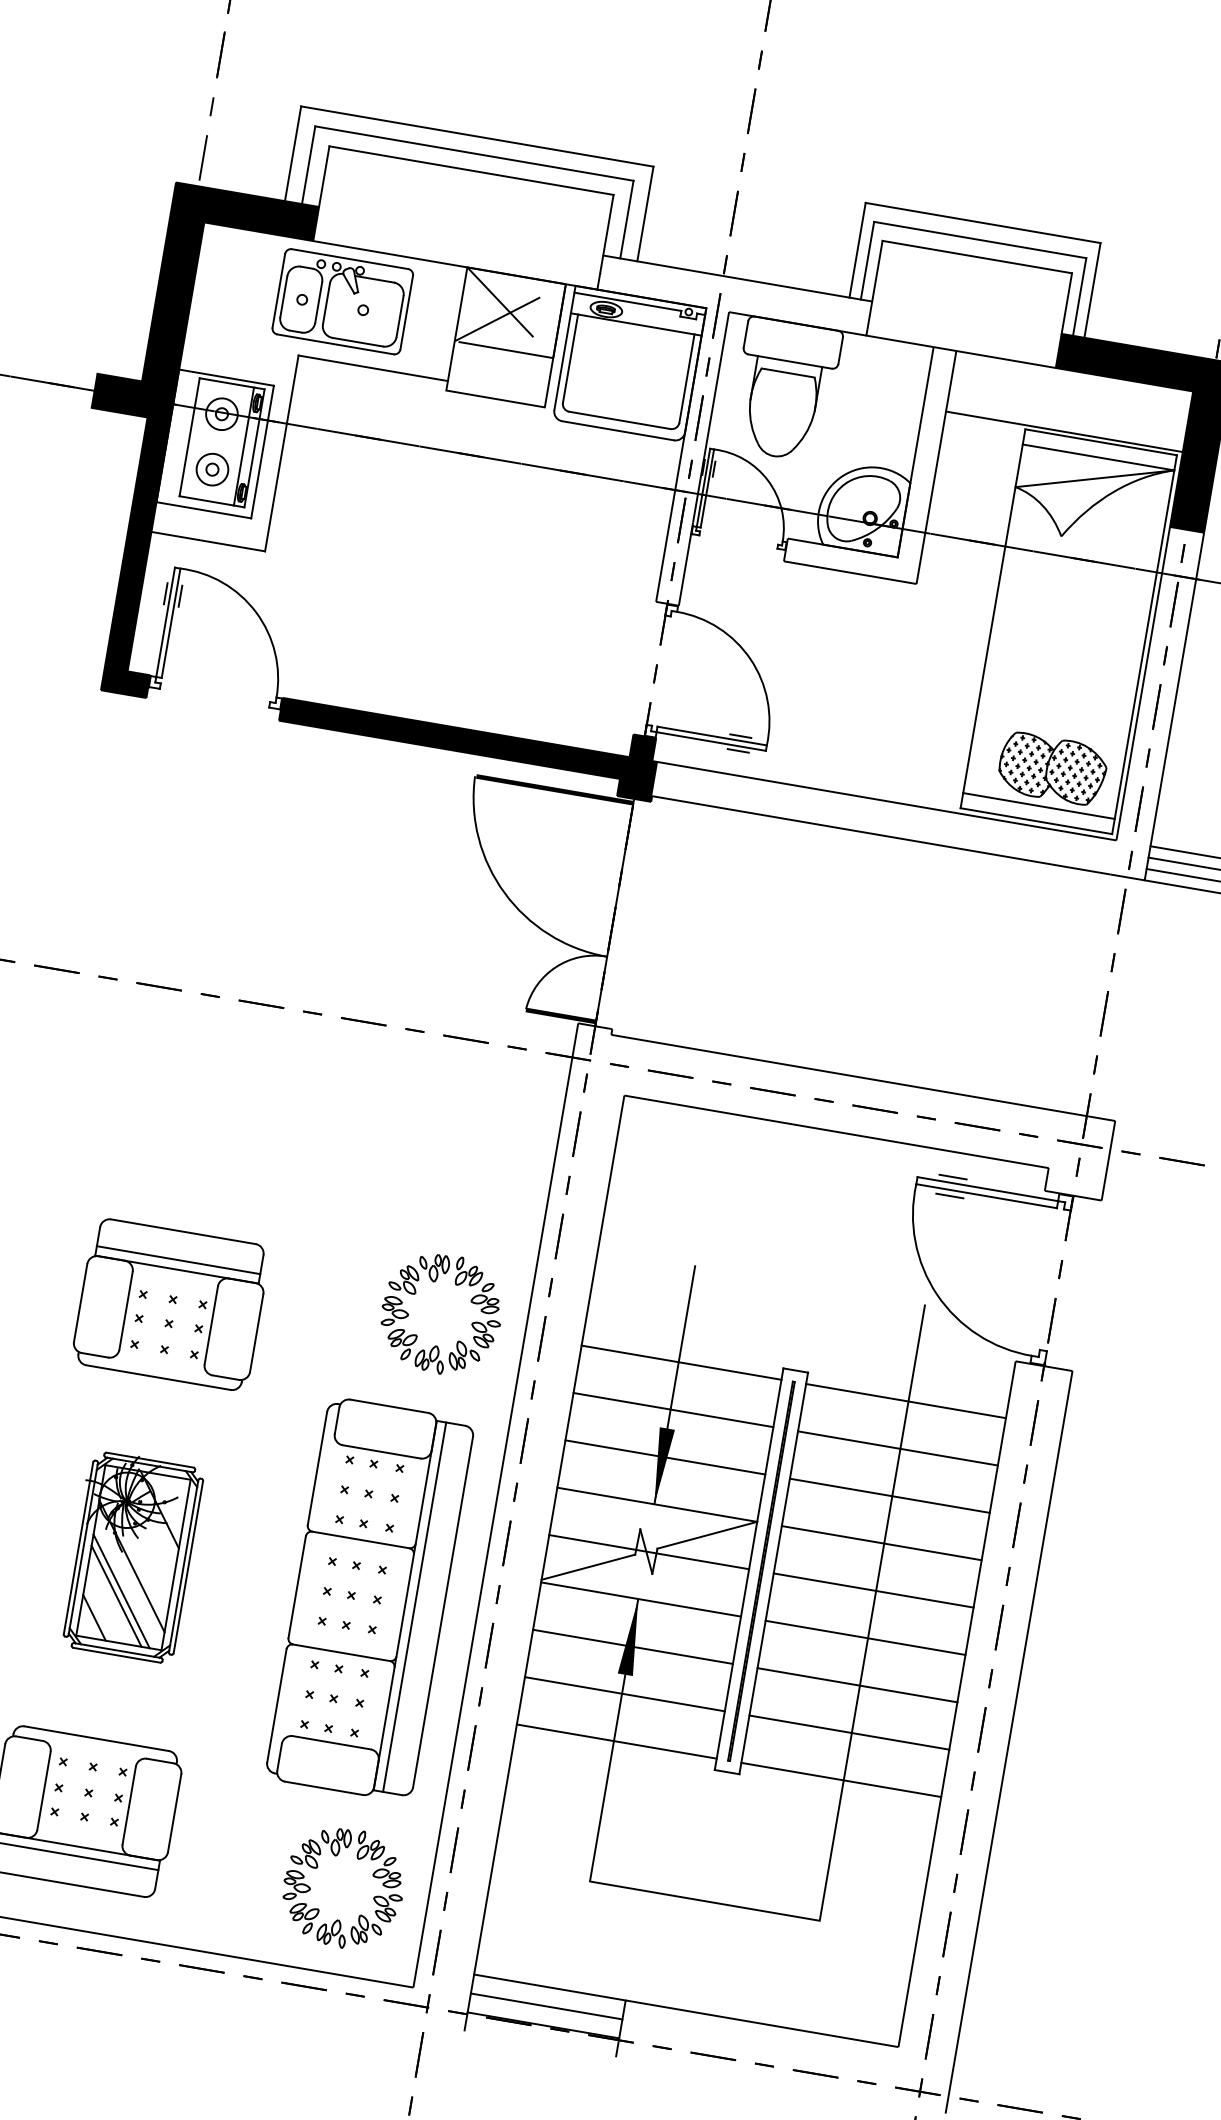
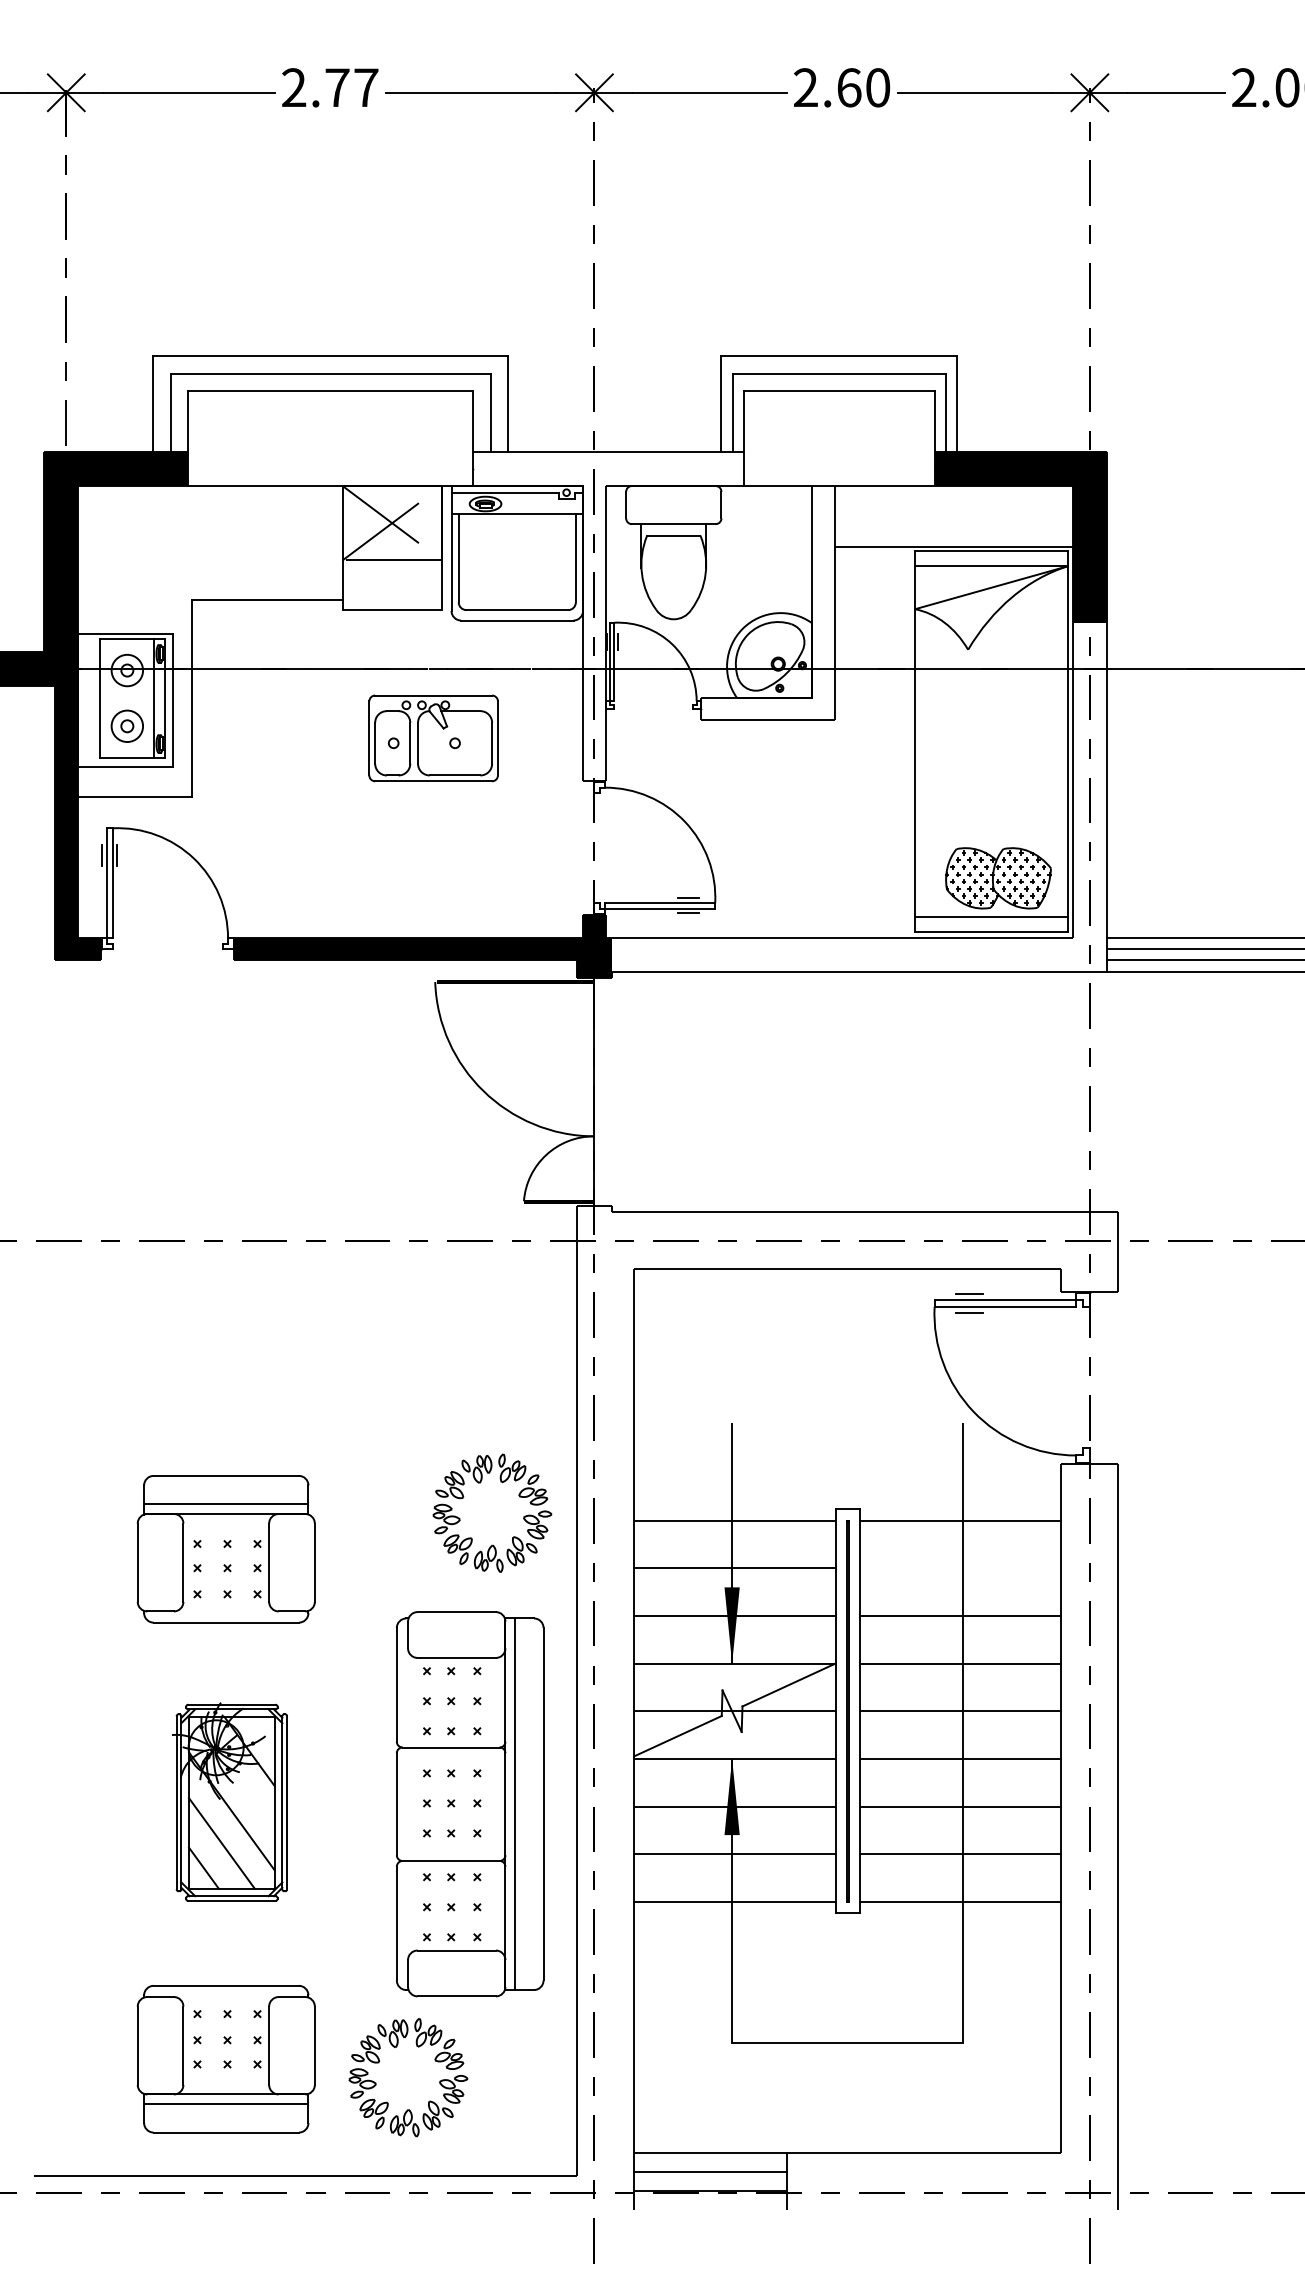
part: (342, 301) -> (433, 738), moved
line: (897, 1448) -> (960, 1568), removed
line: (121, 1591) -> (225, 1837), removed
part: (372, 1875) -> (434, 2060), moved

